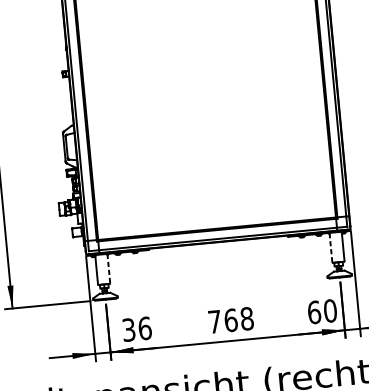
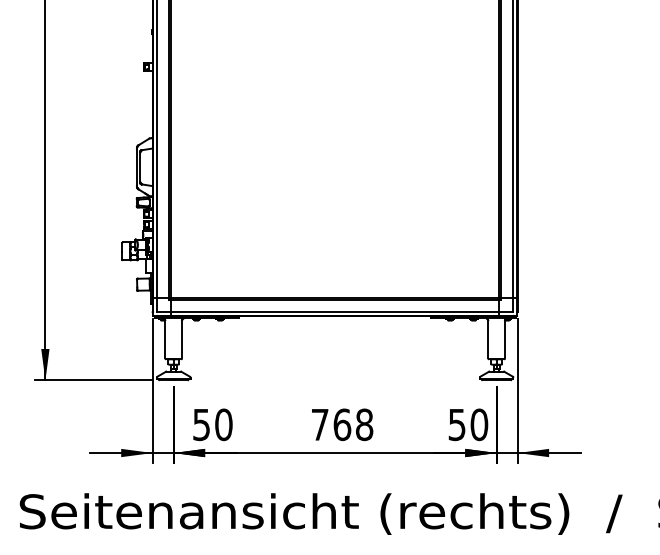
line: (331, 247) -> (488, 337), dashed -> solid
line: (109, 268) -> (182, 338), dashed -> solid
text: (314, 312) -> (457, 424), 60 -> 50
text: (136, 329) -> (212, 424), 36 -> 50

